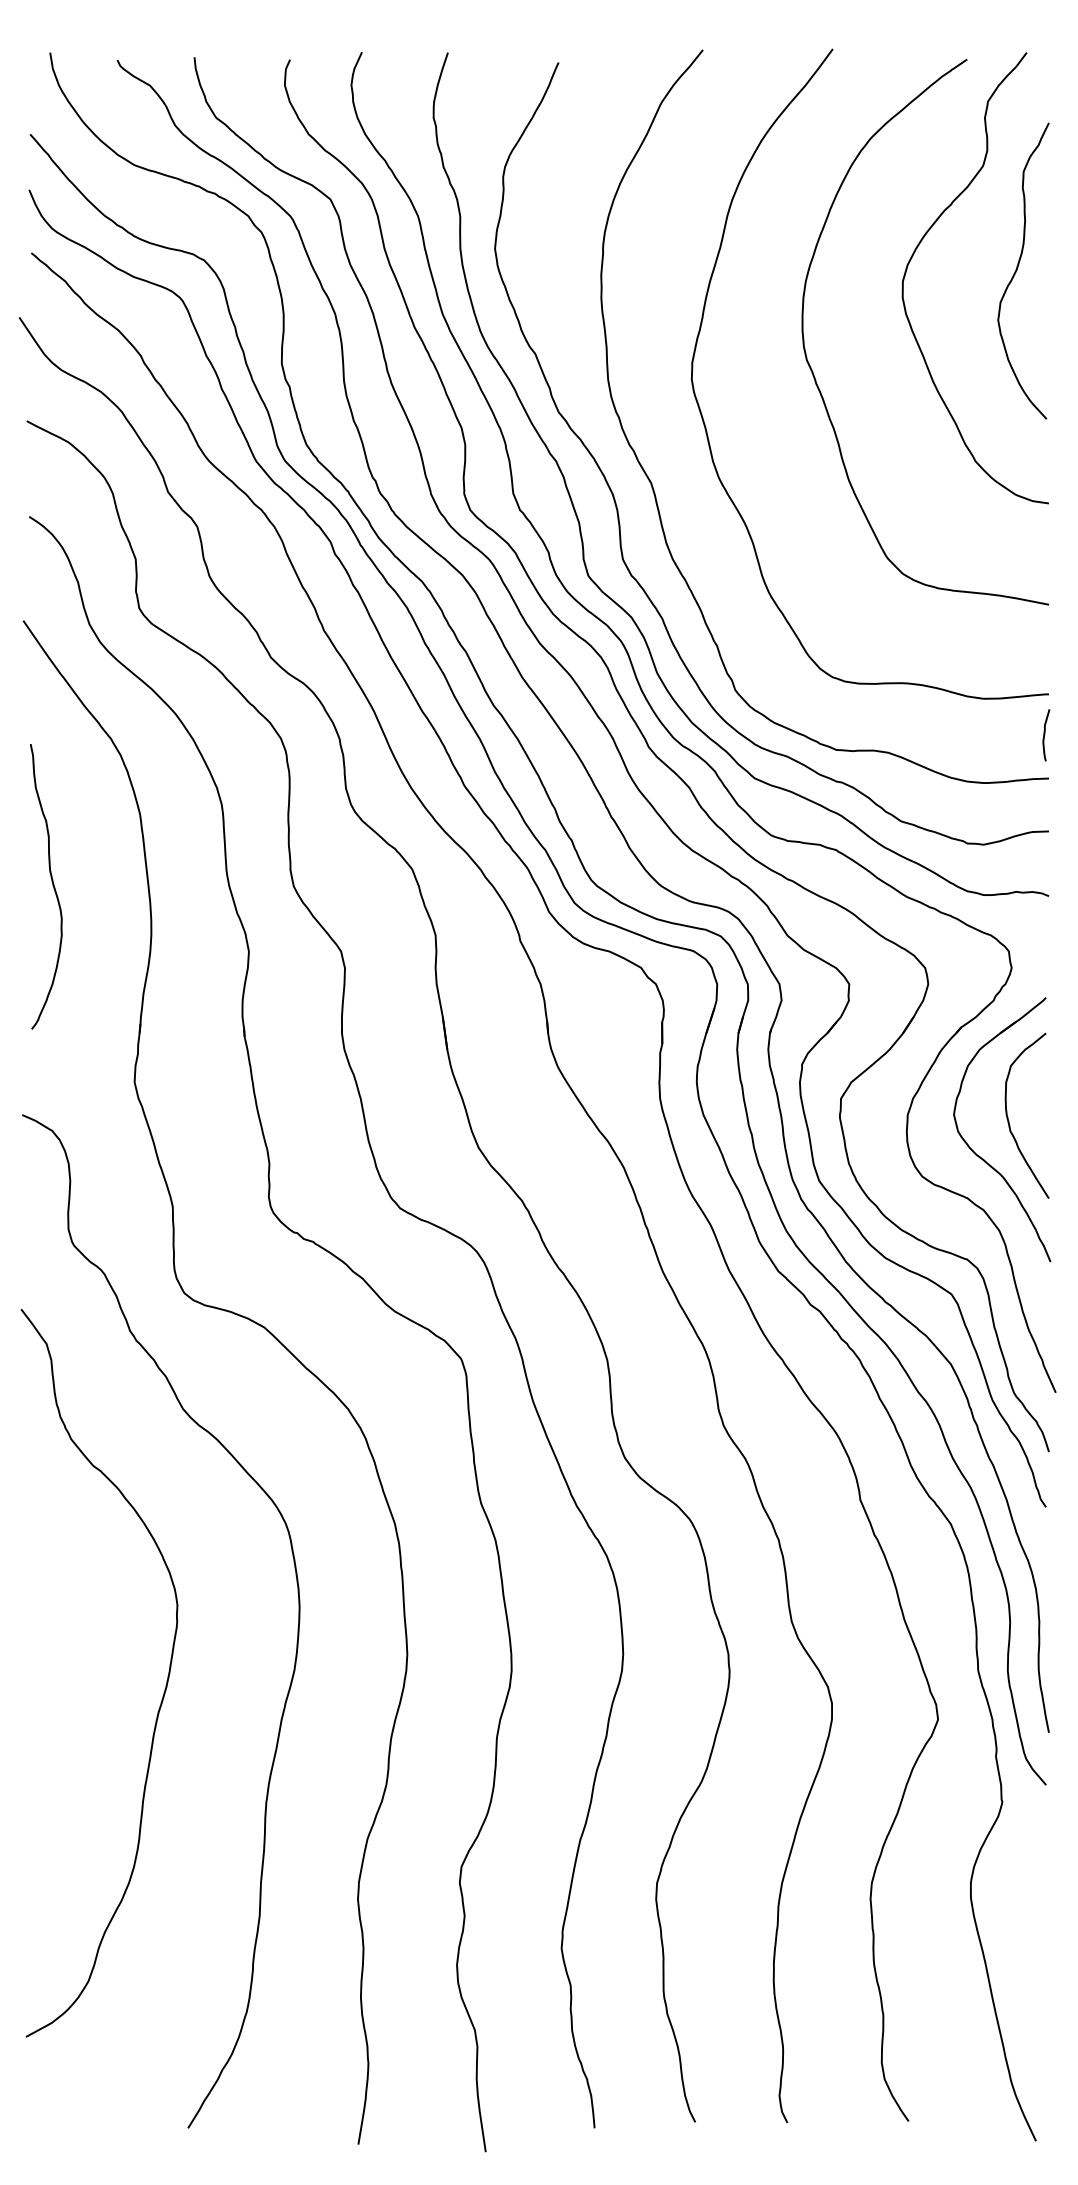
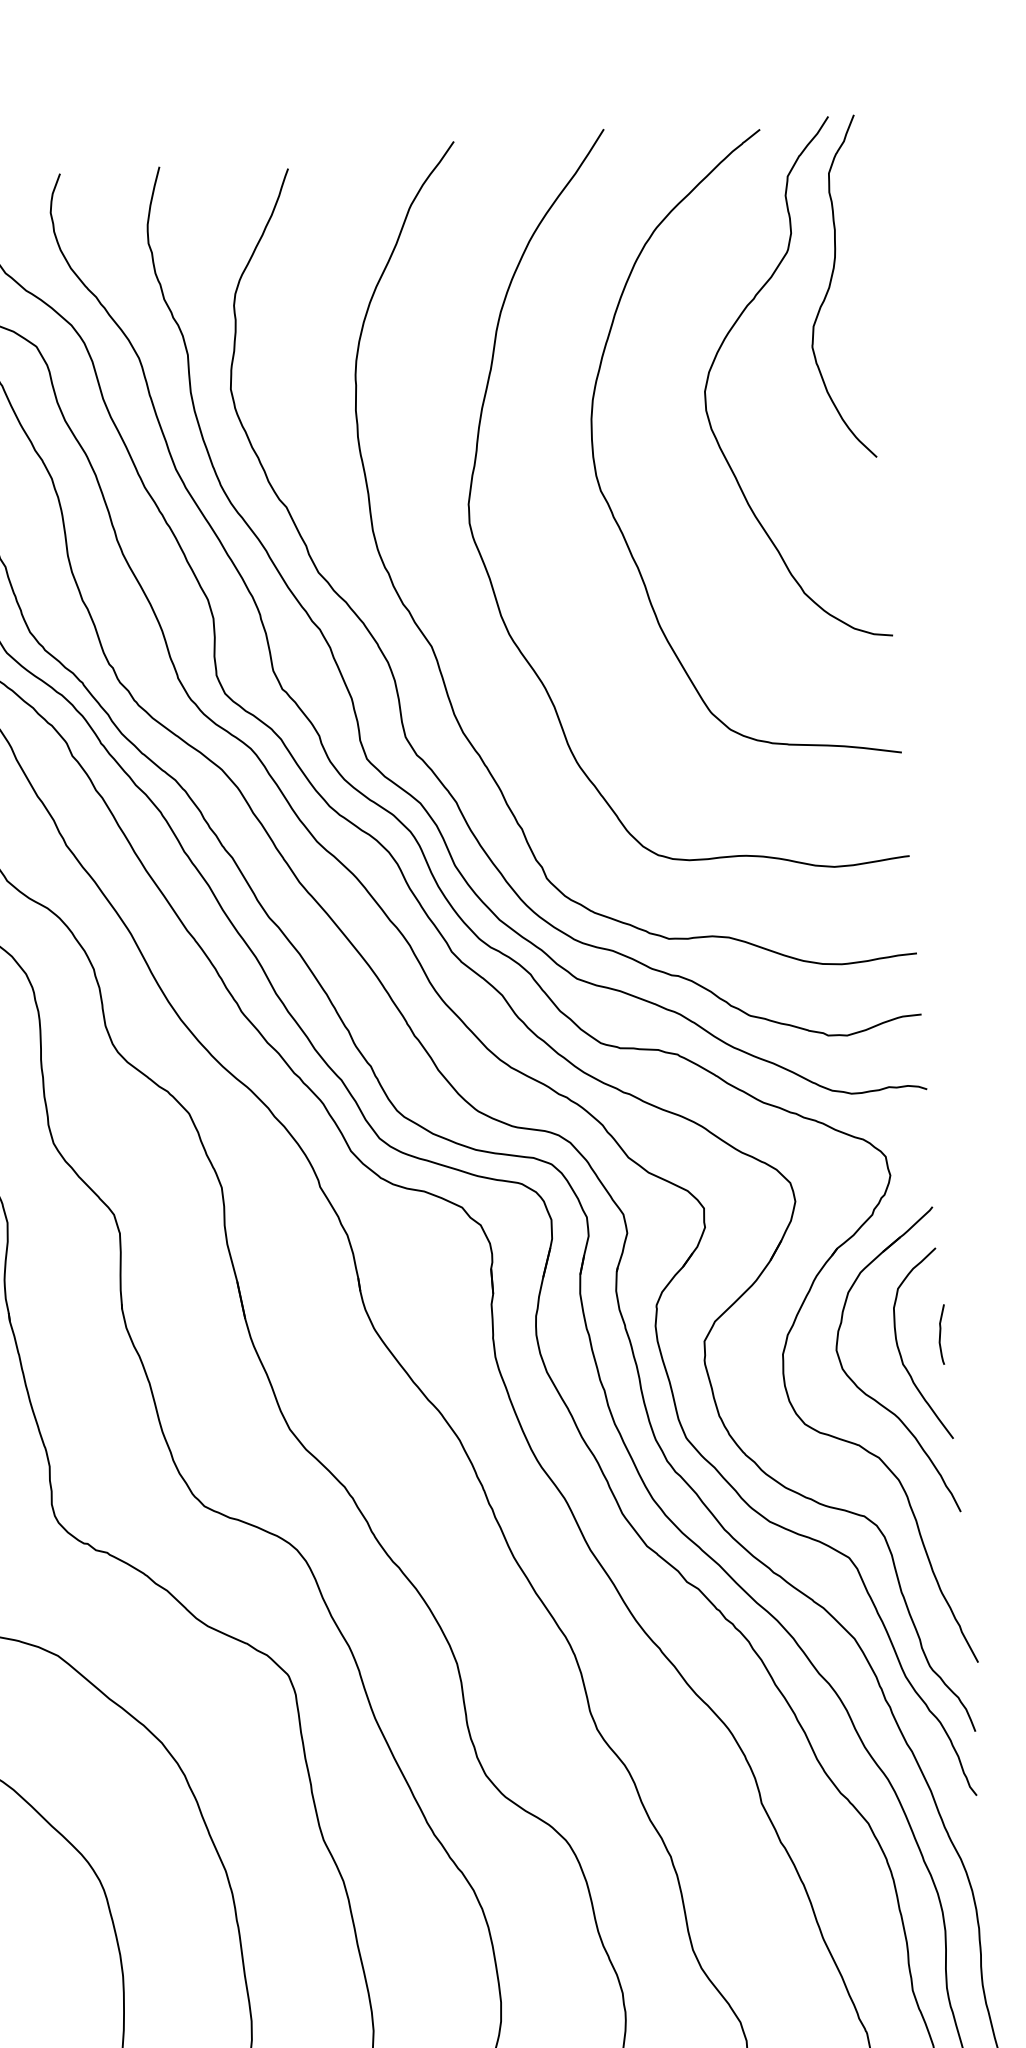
curve: (1018, 267) -> (831, 284), moved
curve: (1045, 735) -> (941, 1334), moved

